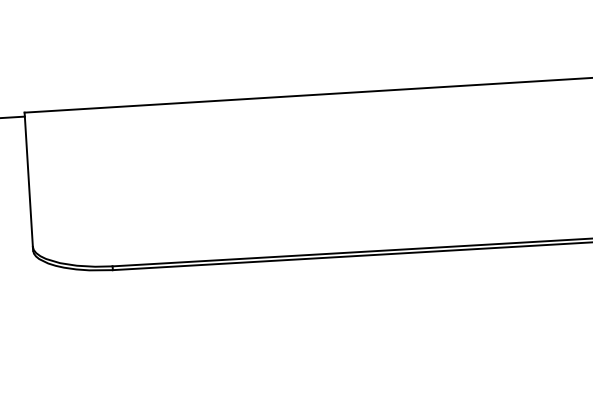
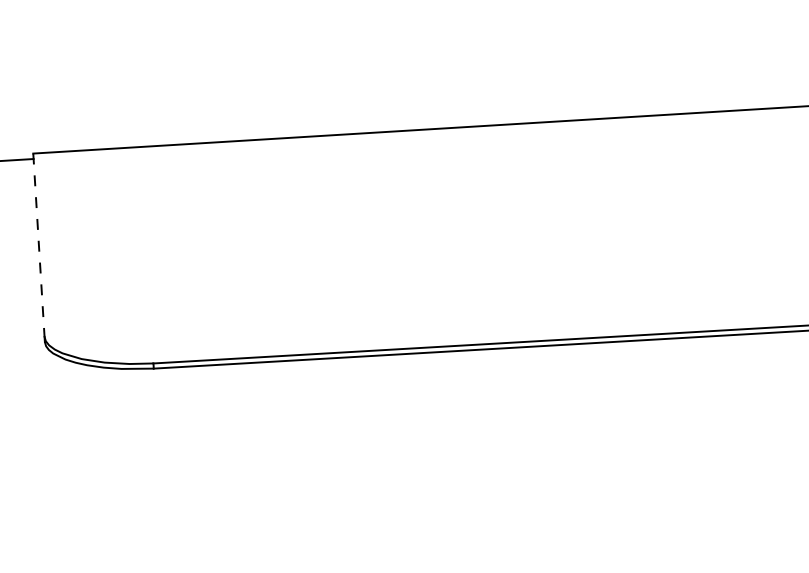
line: (28, 179) -> (38, 245), solid -> dashed

